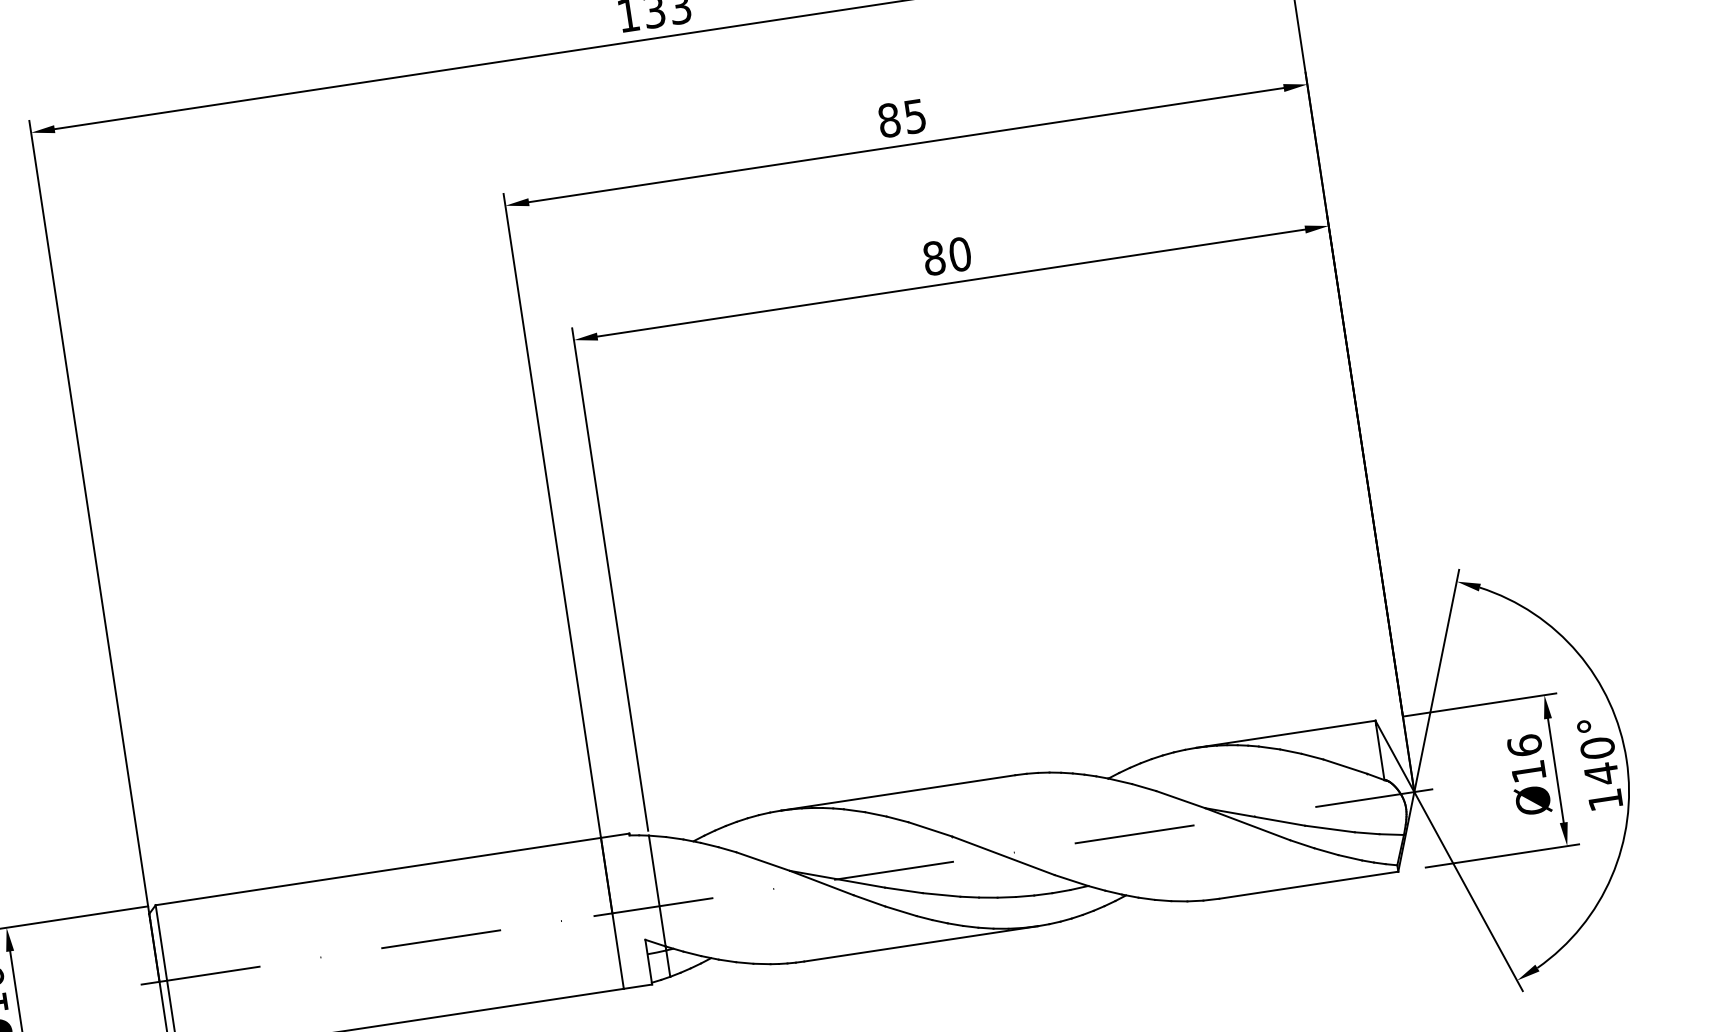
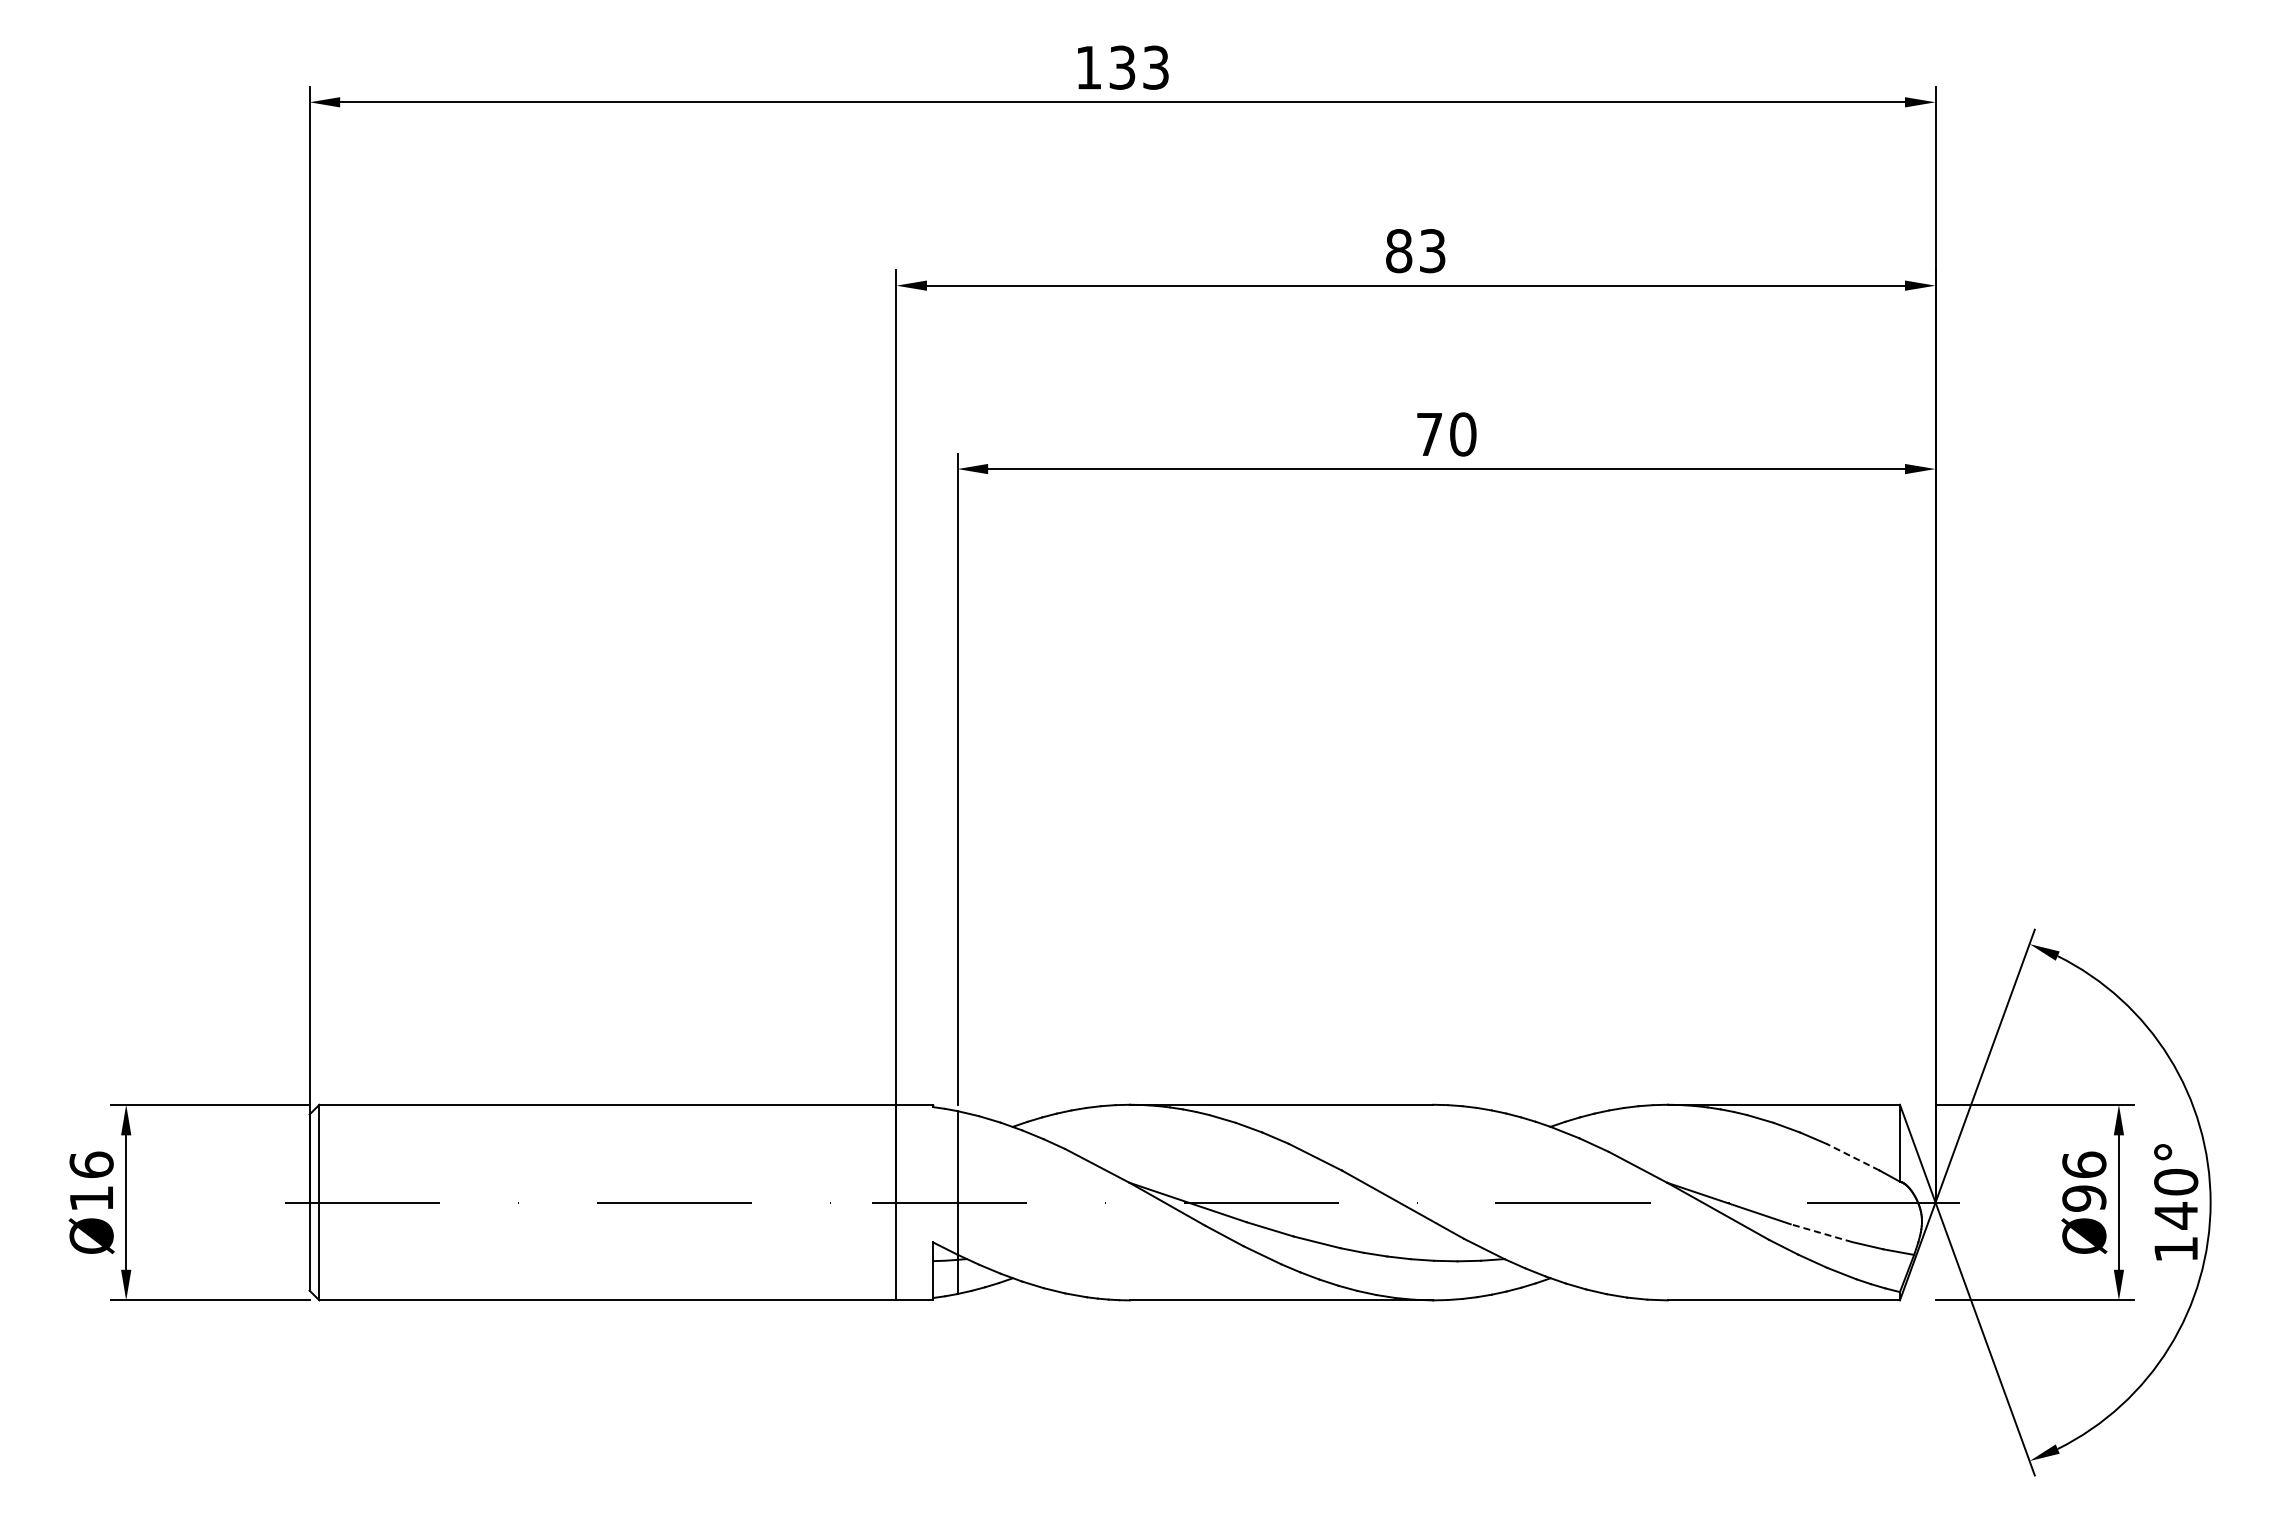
text: (915, 116) -> (1432, 250), 85 -> 83
text: (934, 258) -> (1429, 434), 80 -> 70
line: (1345, 766) -> (1853, 1157), solid -> dashed
text: (1528, 771) -> (2084, 1198), Ø16 -> Ø96
line: (1329, 829) -> (1821, 1233), solid -> dashed

